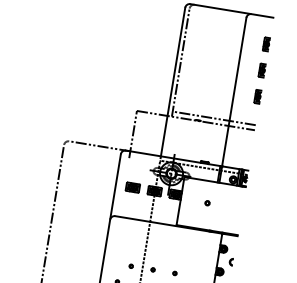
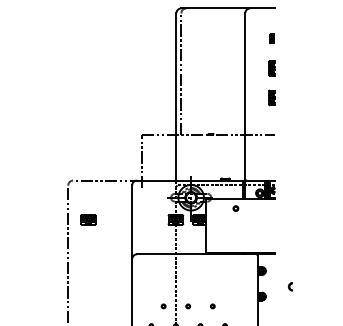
part: (266, 43) -> (271, 38), size x0.6
line: (213, 118) -> (227, 129), removed
part: (133, 187) -> (88, 219), moved
part: (207, 203) -> (235, 208), moved
part: (231, 261) -> (290, 286), moved

